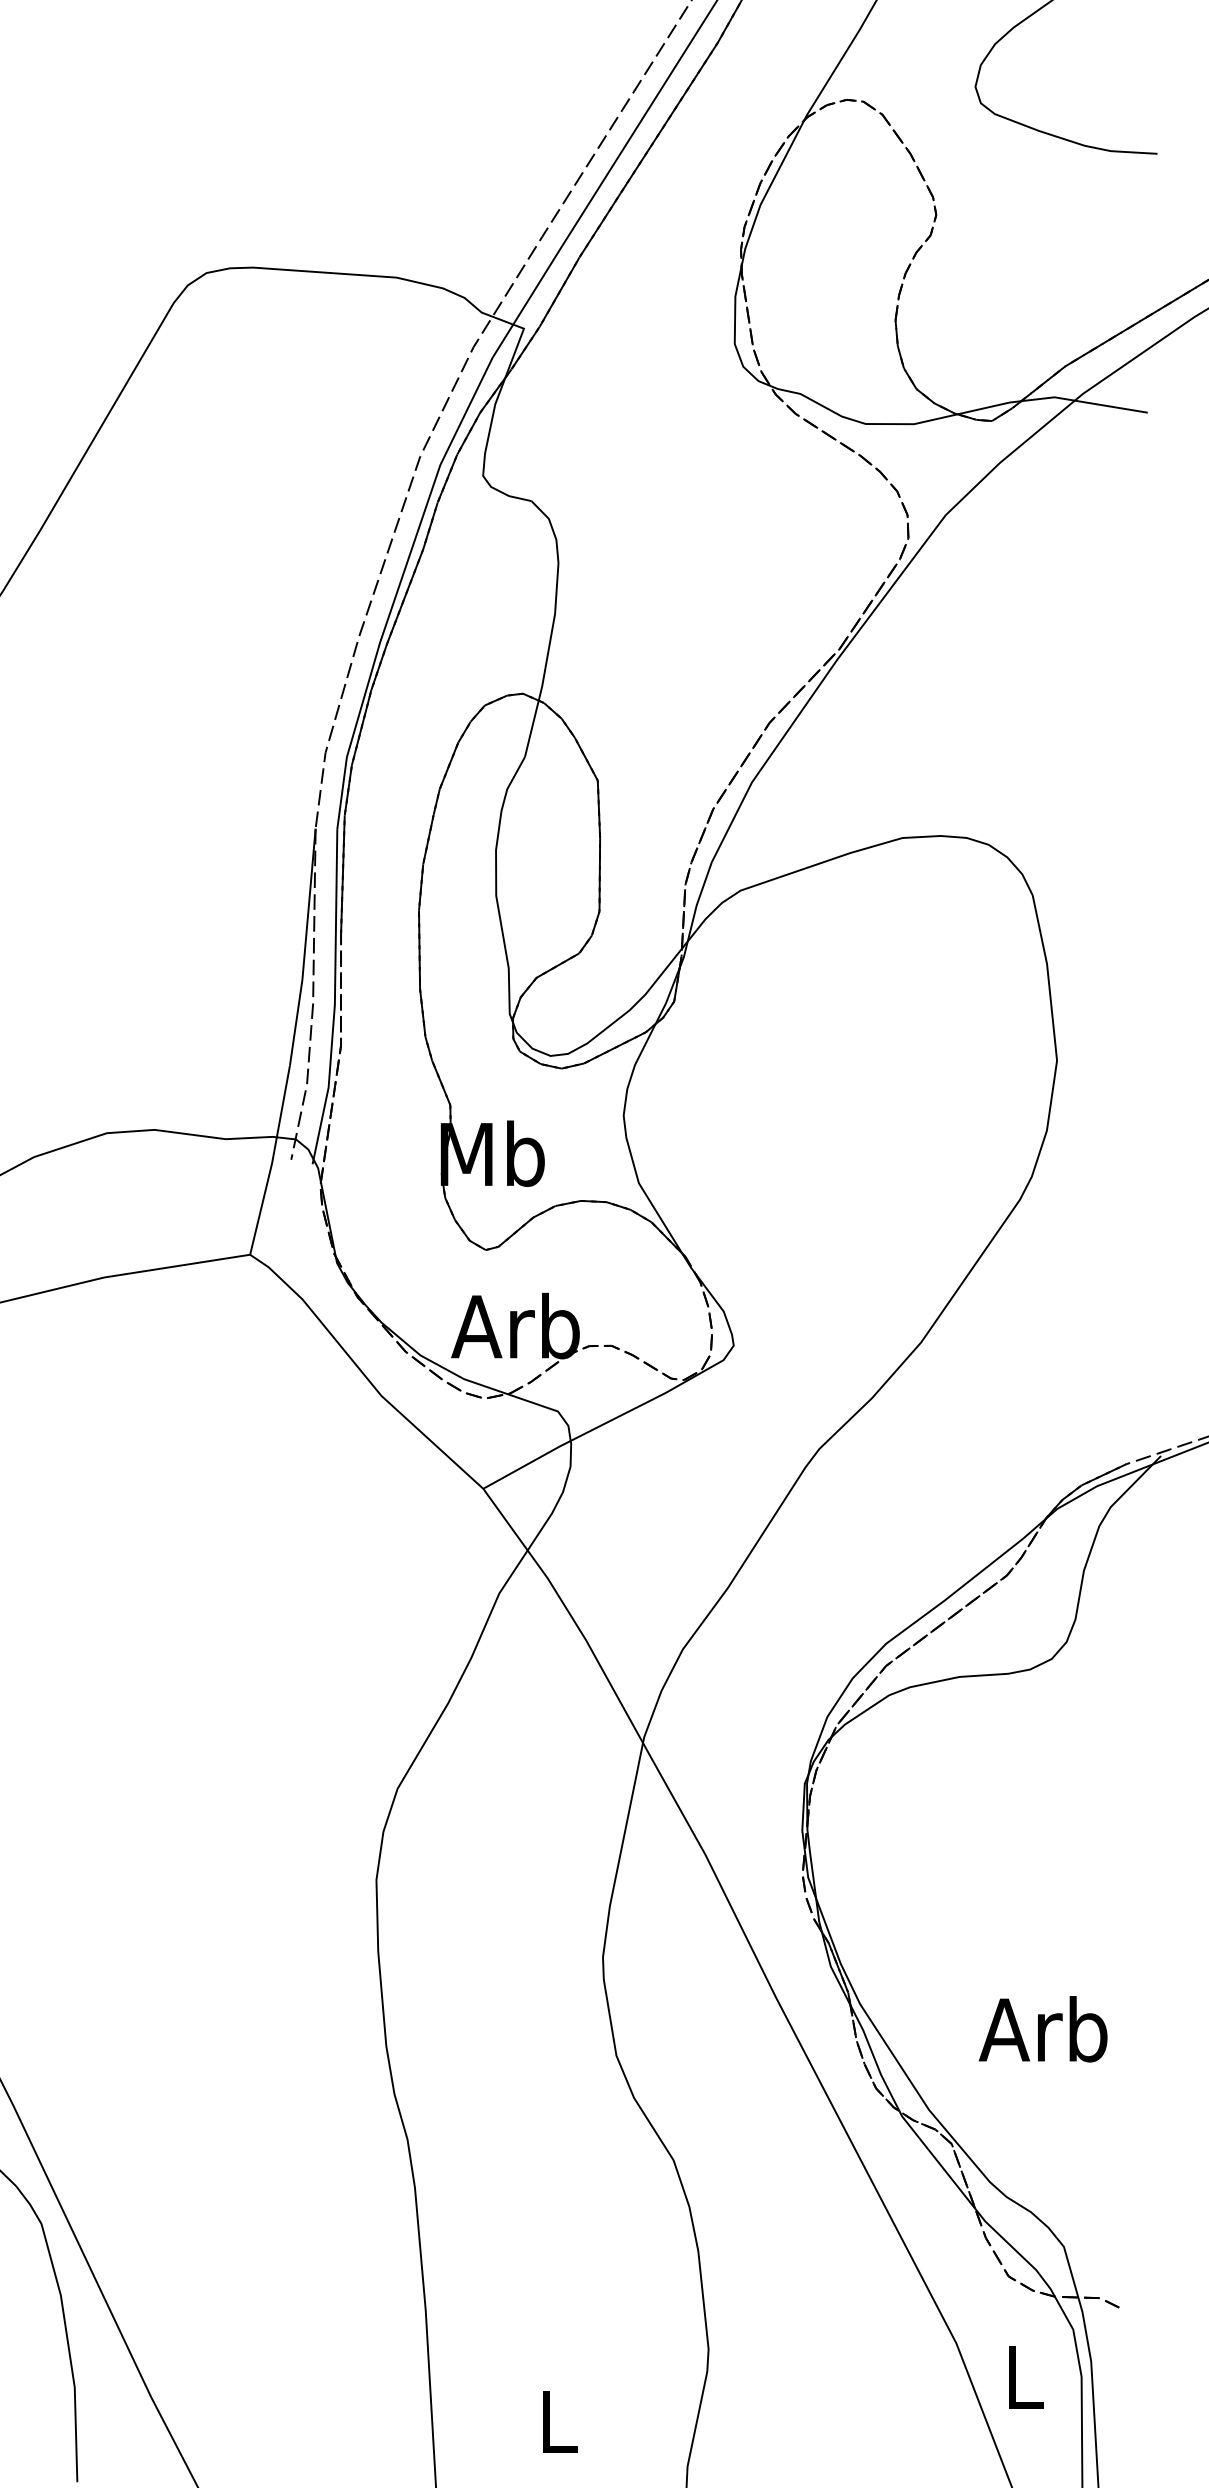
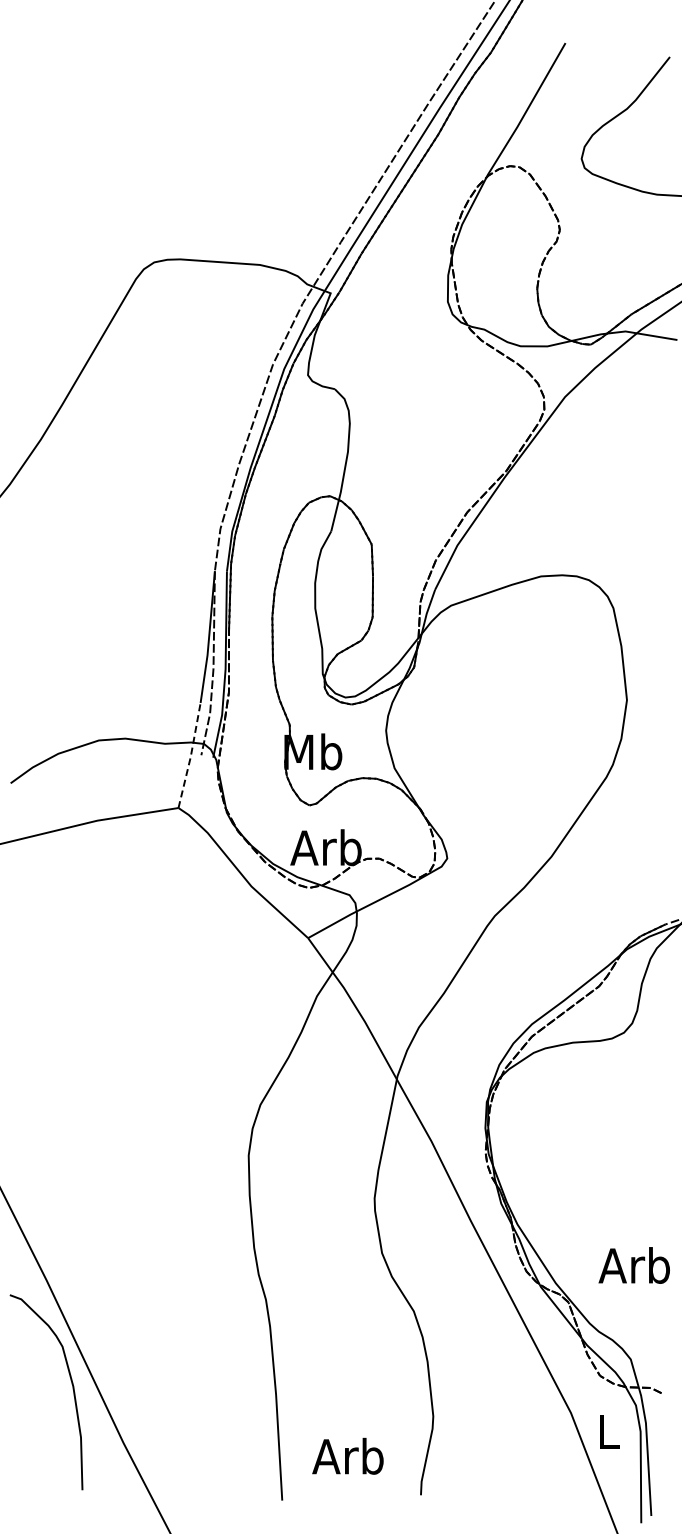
line: (271, 1162) -> (190, 756), solid -> dashed
text: (1041, 2029) -> (633, 1265), moved
text: (554, 2419) -> (347, 1455), L -> Arb

